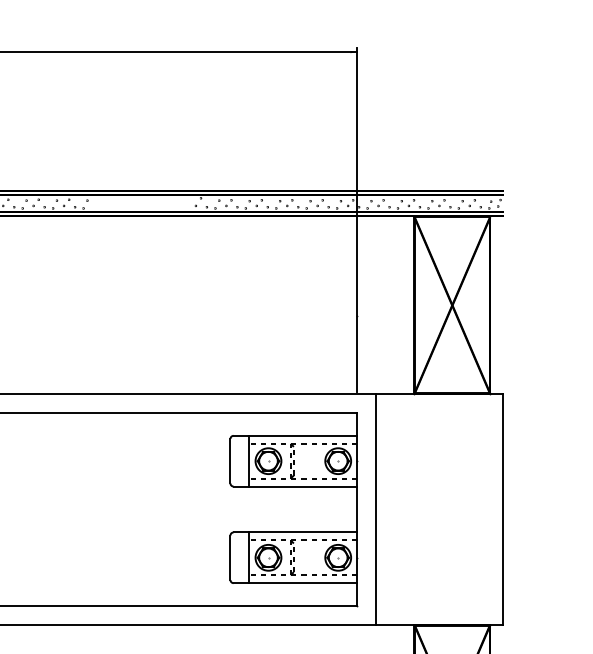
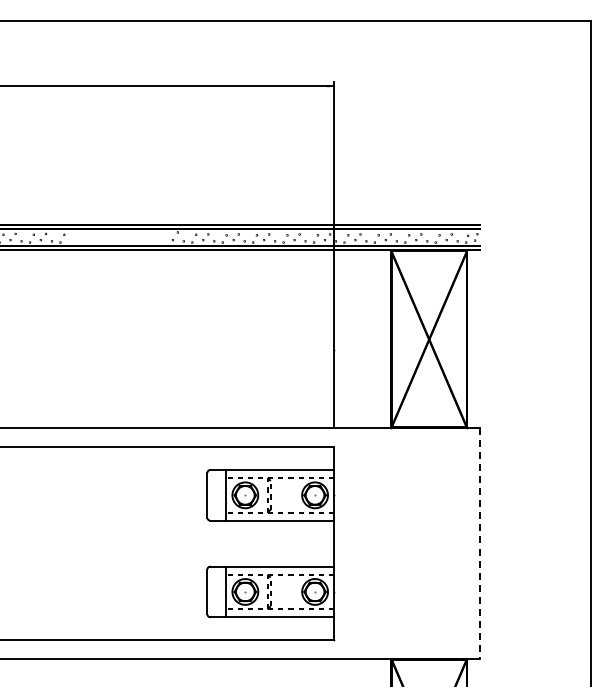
line: (376, 509) -> (353, 543), removed
line: (502, 509) -> (479, 543), solid -> dashed

